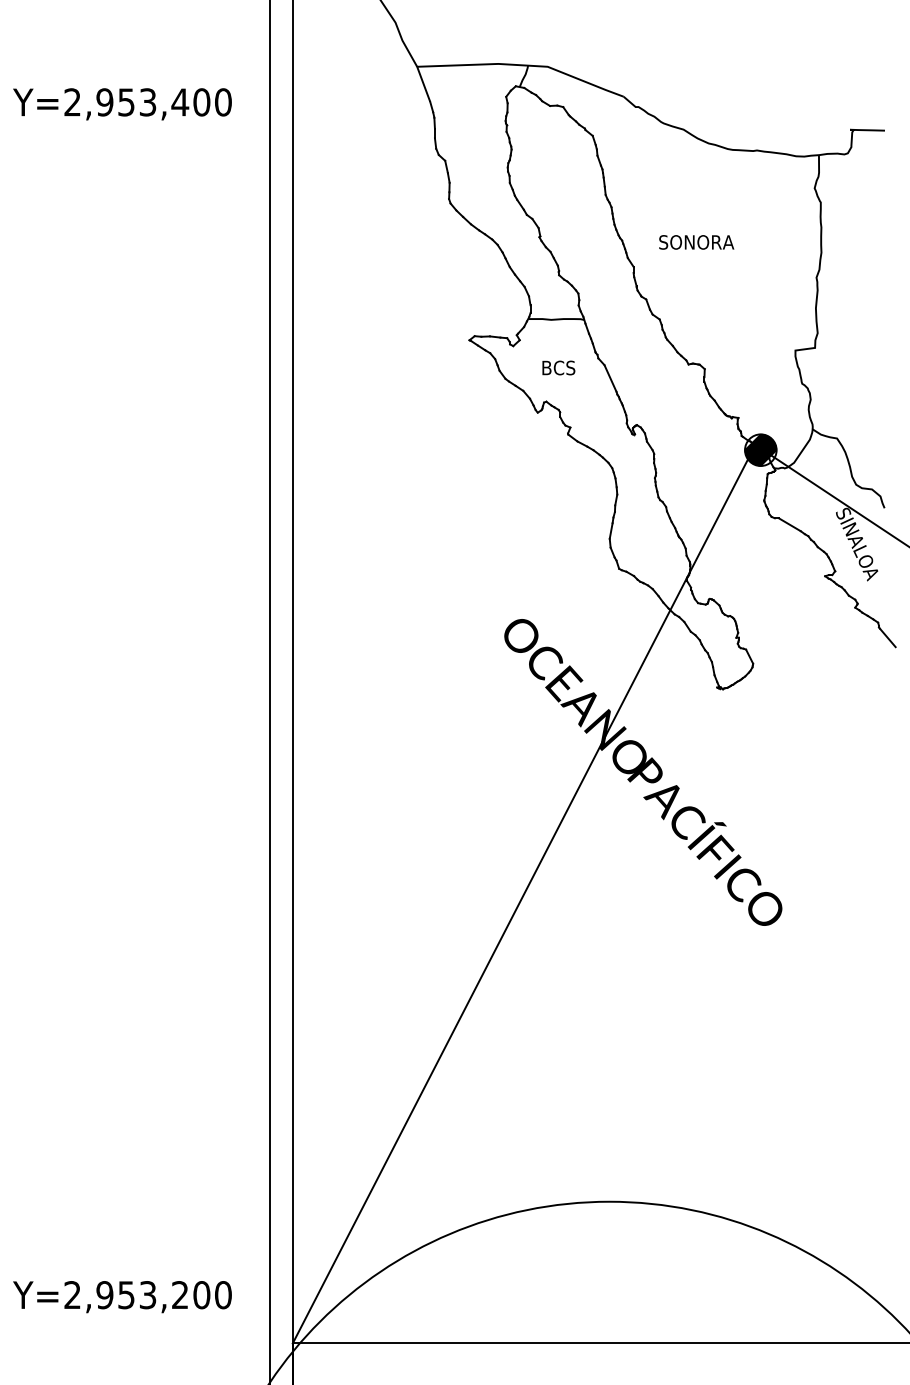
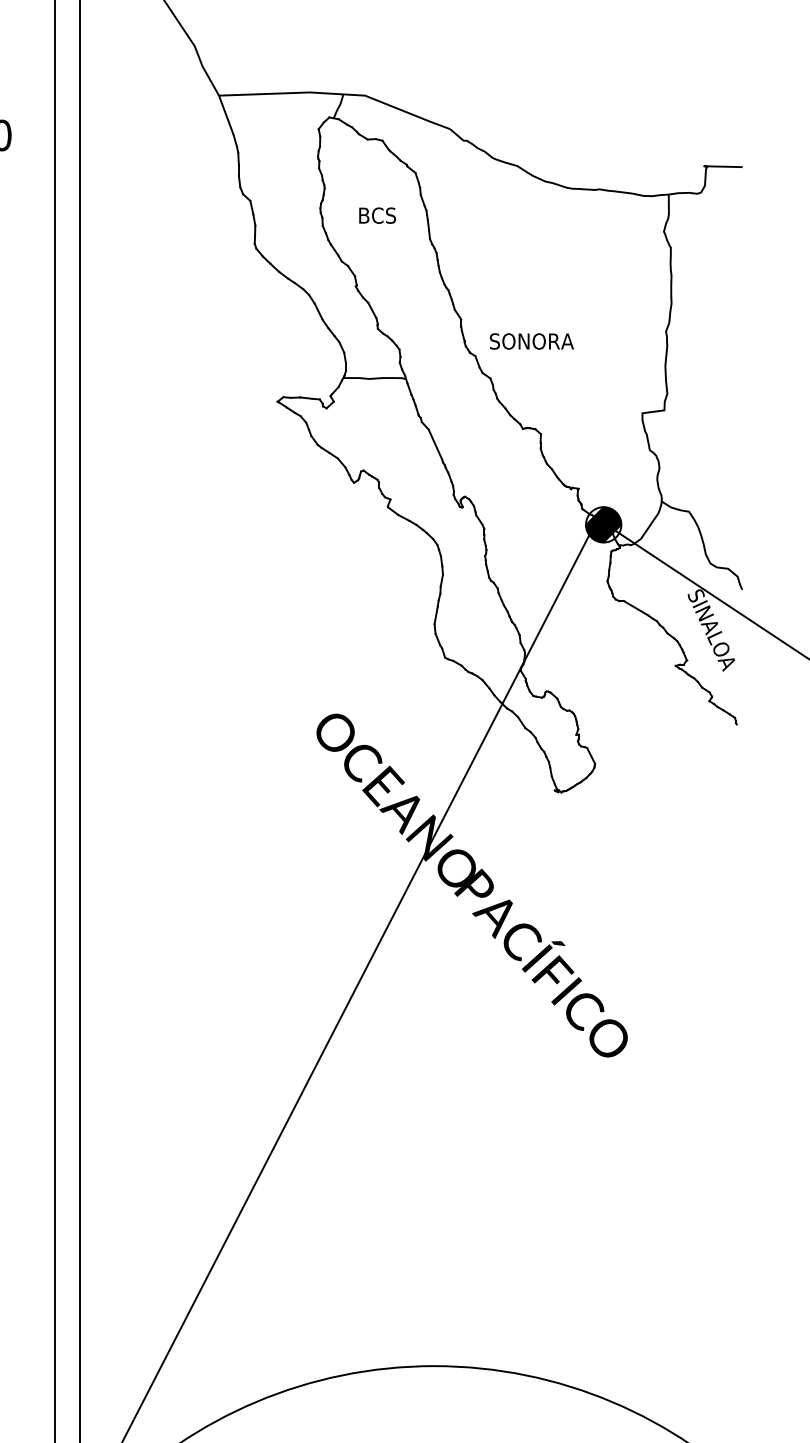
text: (696, 242) -> (531, 341), moved
text: (558, 367) -> (377, 215), moved
line: (887, 637) -> (745, 734), removed

